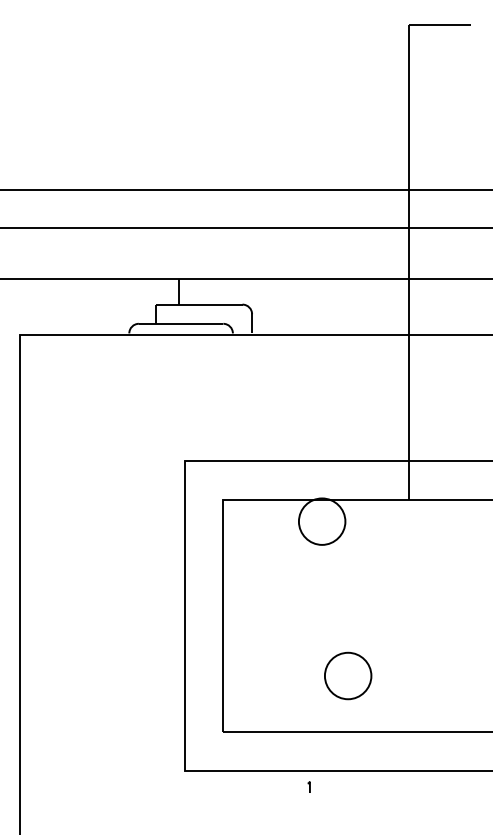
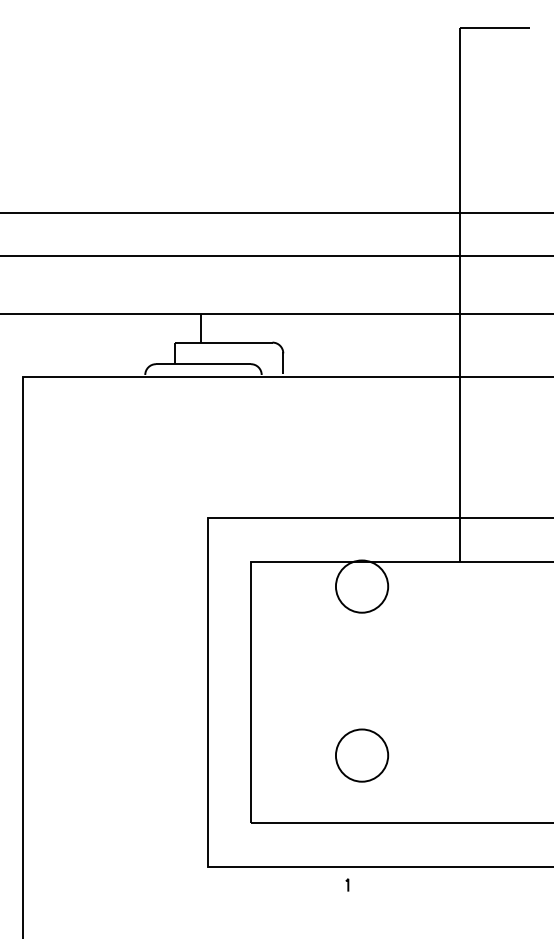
part: (348, 675) -> (362, 755), moved

